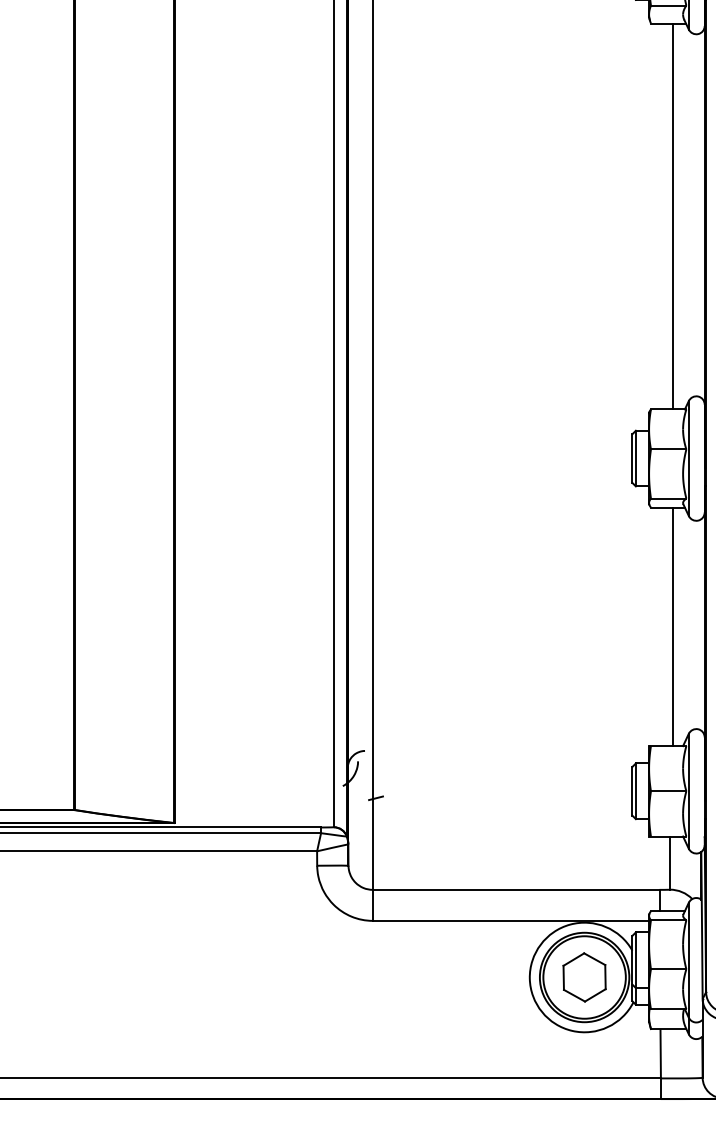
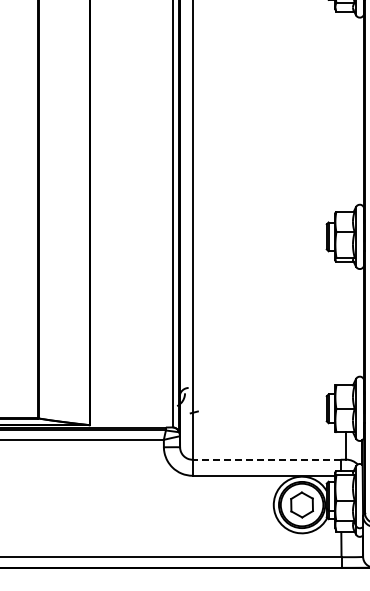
line: (672, 215) -> (347, 111), removed
line: (672, 626) -> (347, 323), removed
line: (515, 889) -> (266, 459), solid -> dashed

